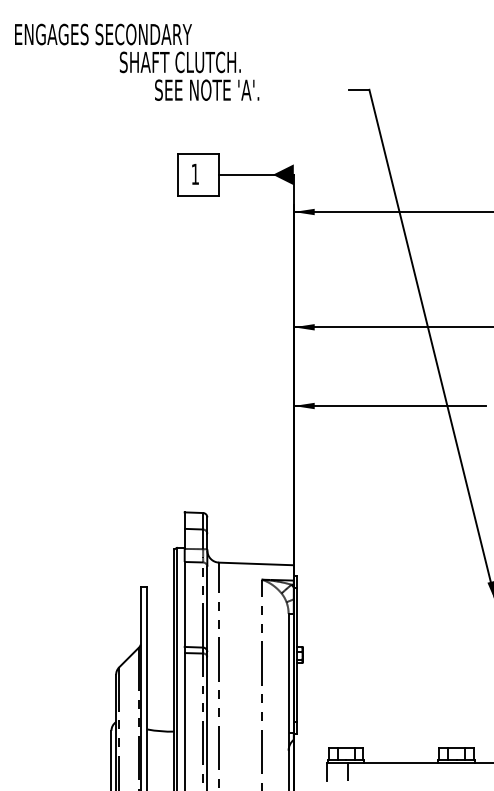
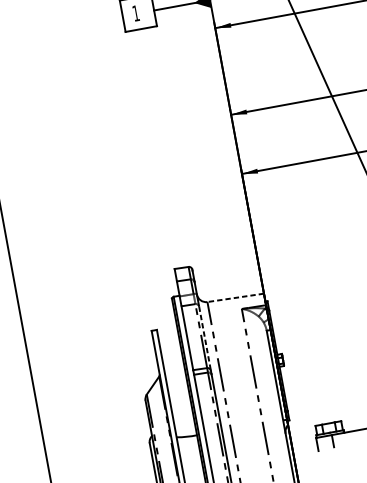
line: (255, 563) -> (234, 297), solid -> dashed
line: (207, 609) -> (205, 338), solid -> dashed

